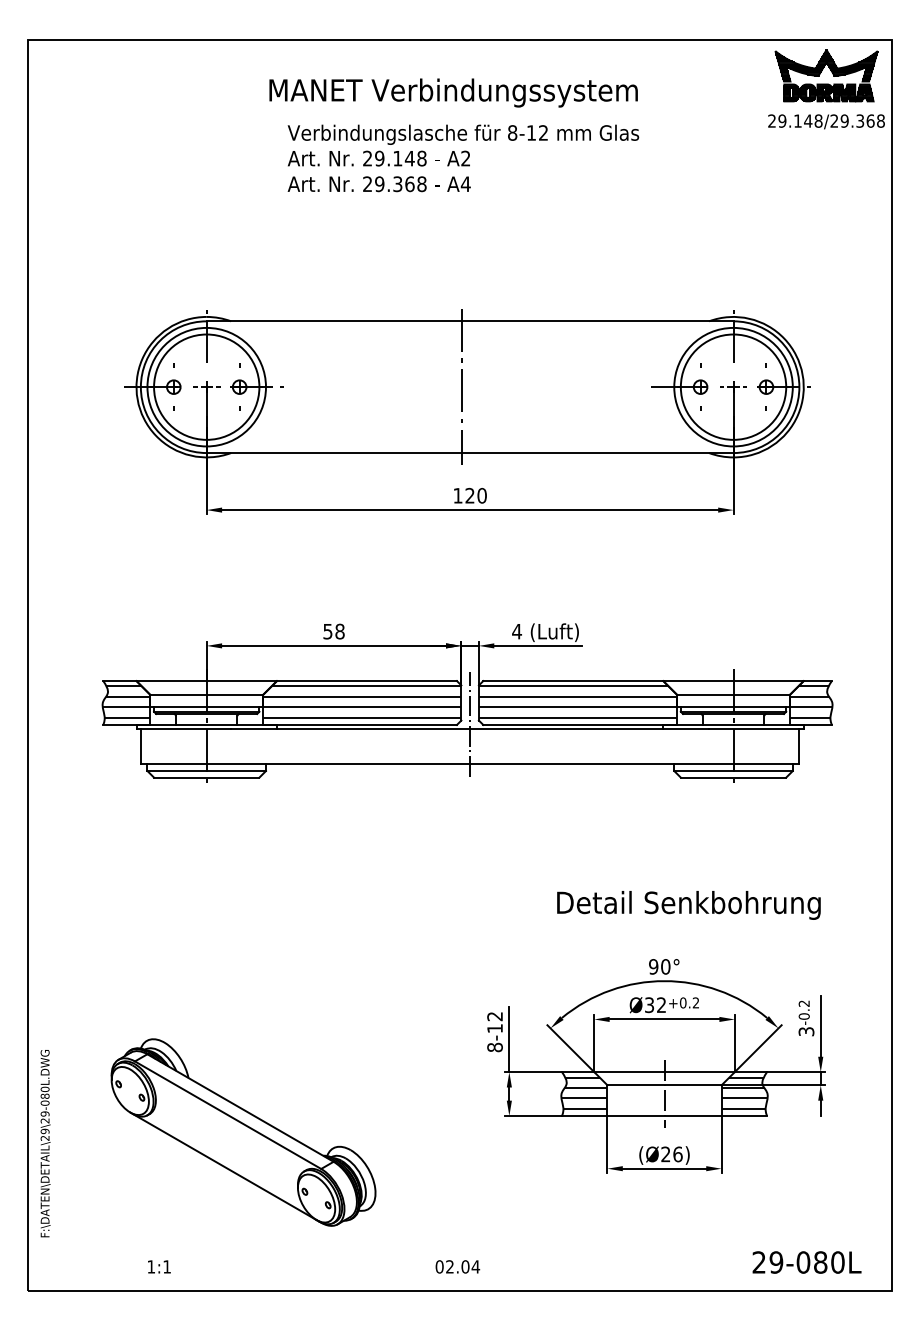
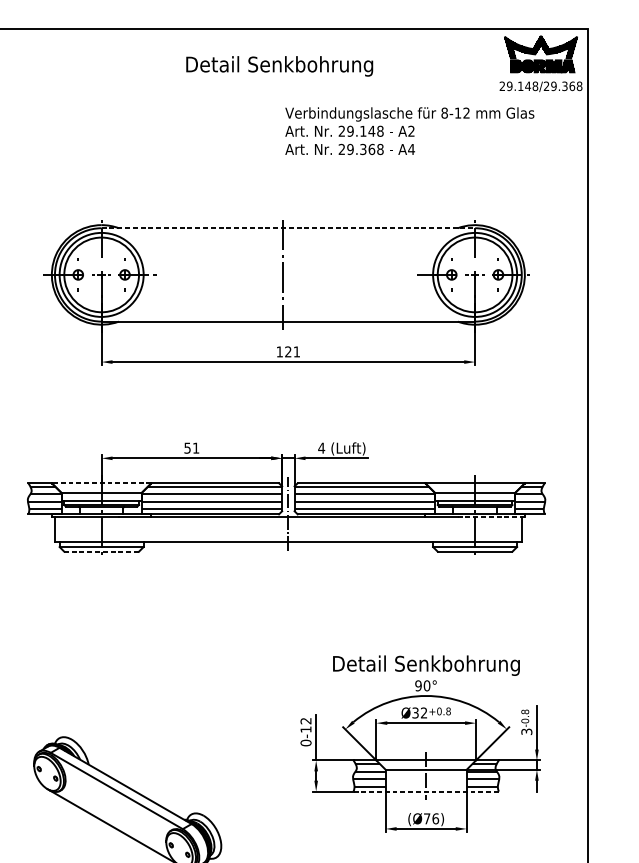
text: (453, 92) -> (276, 66), MANET Verbindungssystem -> Detail Senkbohrung
text: (463, 158) -> (409, 131), moved
line: (470, 321) -> (288, 228), solid -> dashed
text: (481, 495) -> (296, 351), 120 -> 121
text: (339, 631) -> (195, 448), 58 -> 51
line: (206, 681) -> (101, 483), solid -> dashed
line: (755, 729) -> (490, 517), solid -> dashed
line: (206, 777) -> (101, 551), solid -> dashed
text: (688, 905) -> (426, 665), moved
text: (695, 1002) -> (448, 711), +0.2 -> +0.8
text: (803, 1003) -> (524, 711), -0.2 -> -0.8
text: (494, 1047) -> (305, 743), 8-12 -> 0-12
line: (664, 1116) -> (426, 791), solid -> dashed
text: (665, 1154) -> (426, 818), (Ø26) -> (Ø76)

